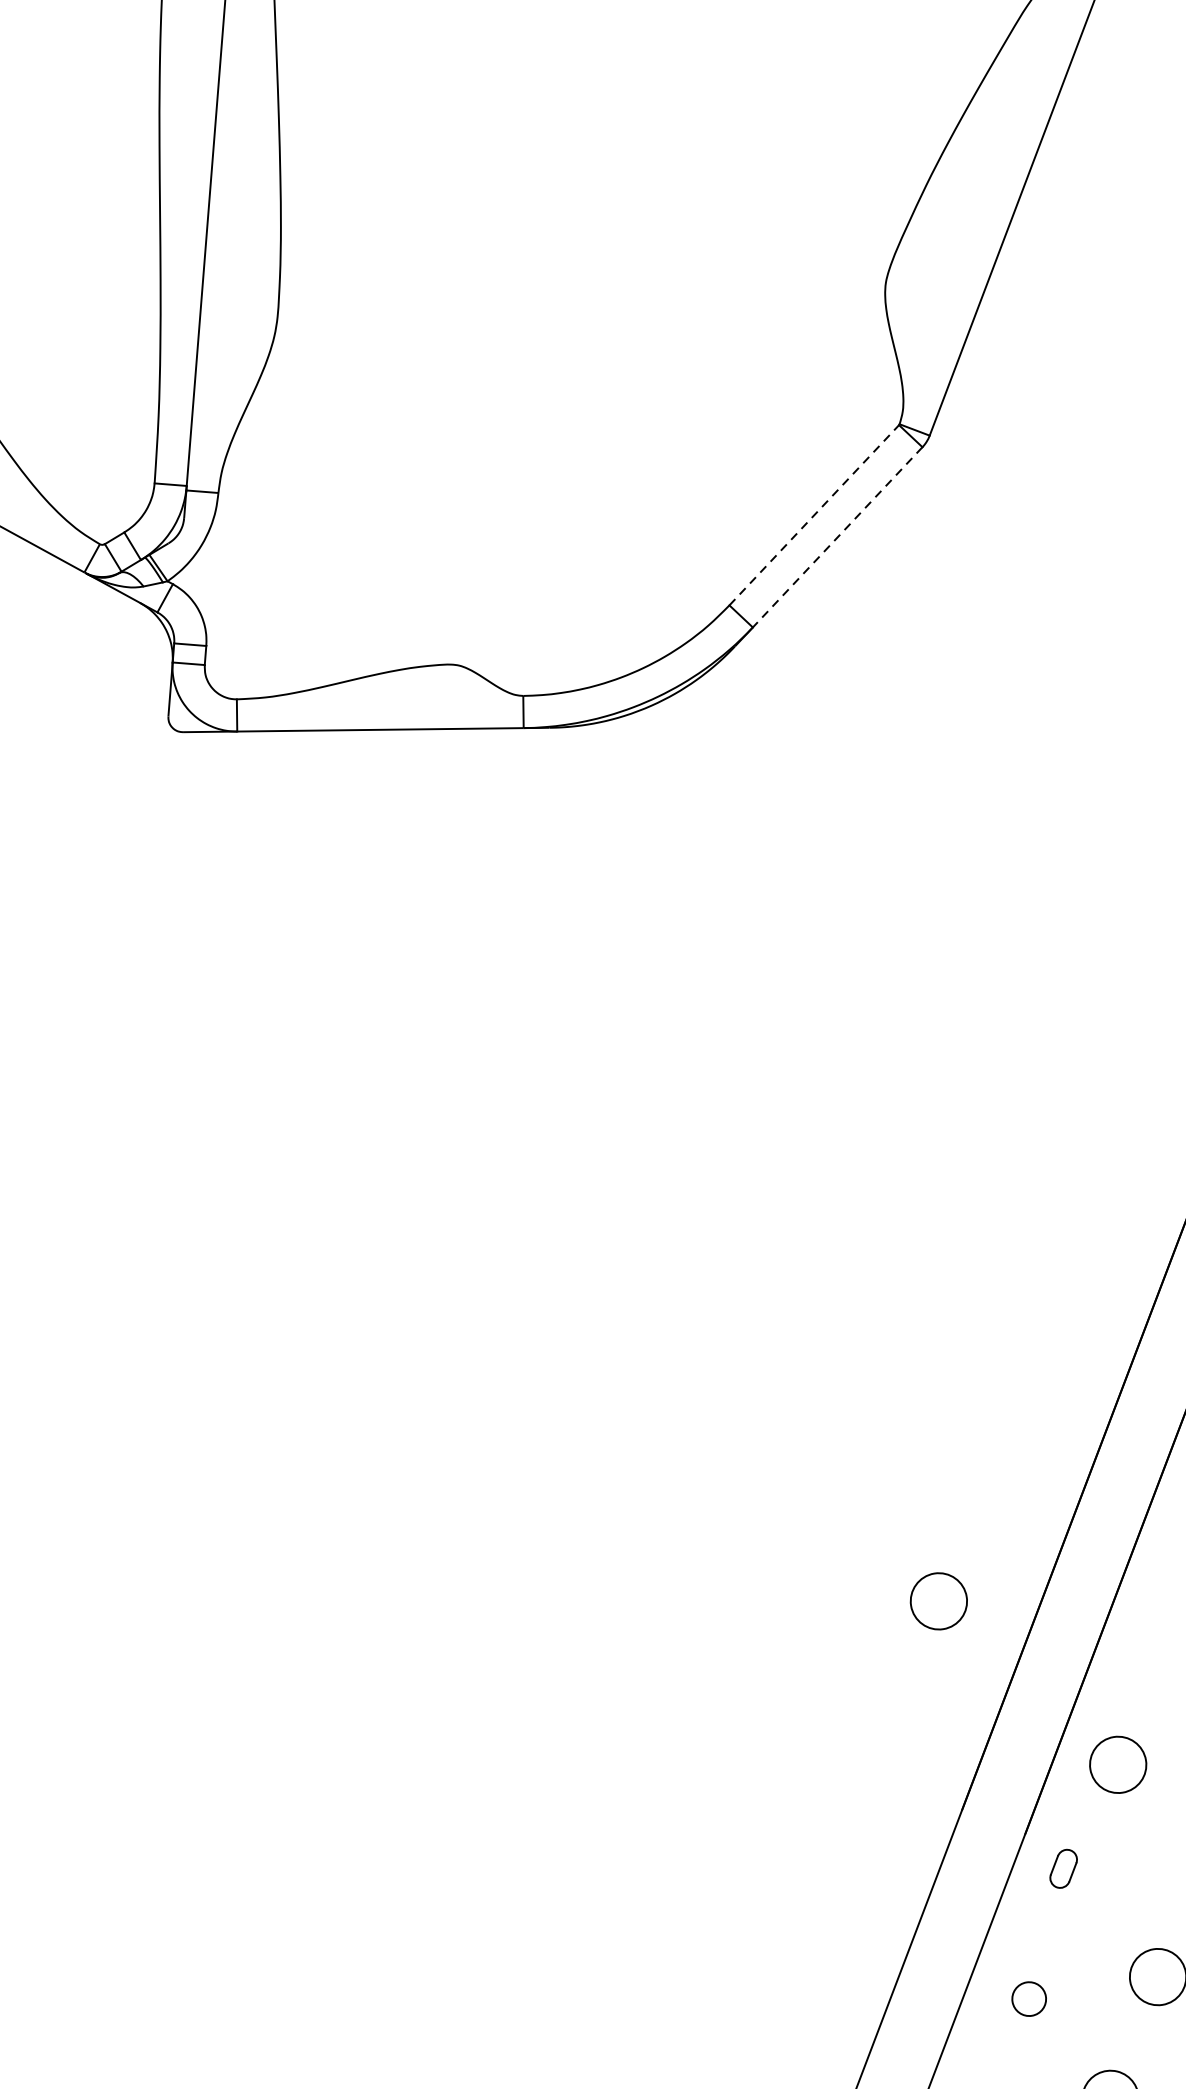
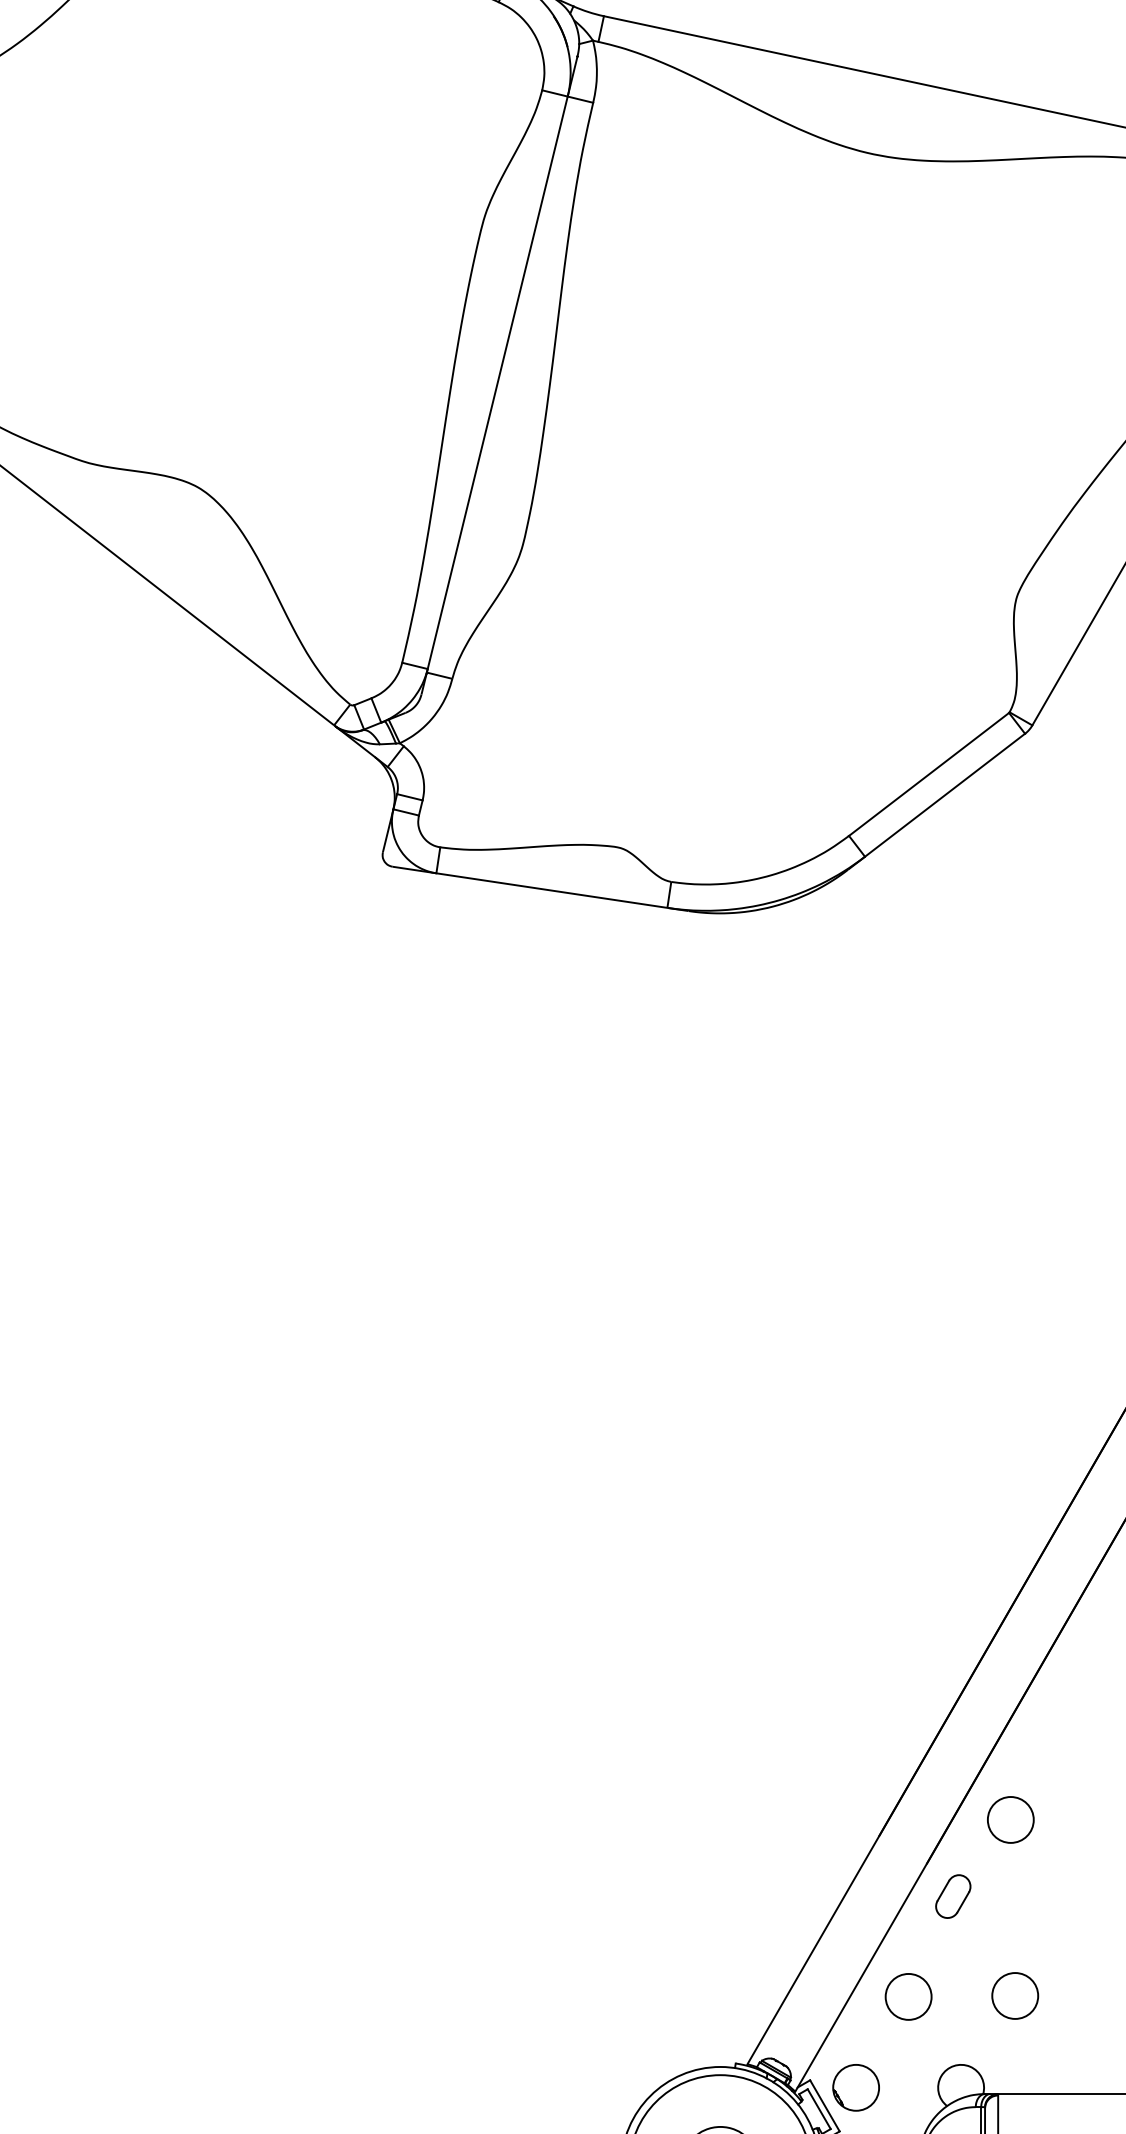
line: (814, 515) -> (929, 774), dashed -> solid
line: (838, 537) -> (945, 795), dashed -> solid
circle: (938, 1600) -> (887, 1664), removed
part: (1063, 1868) -> (953, 1896), size x1.43
circle: (1028, 1998) -> (908, 1996), size x1.67

